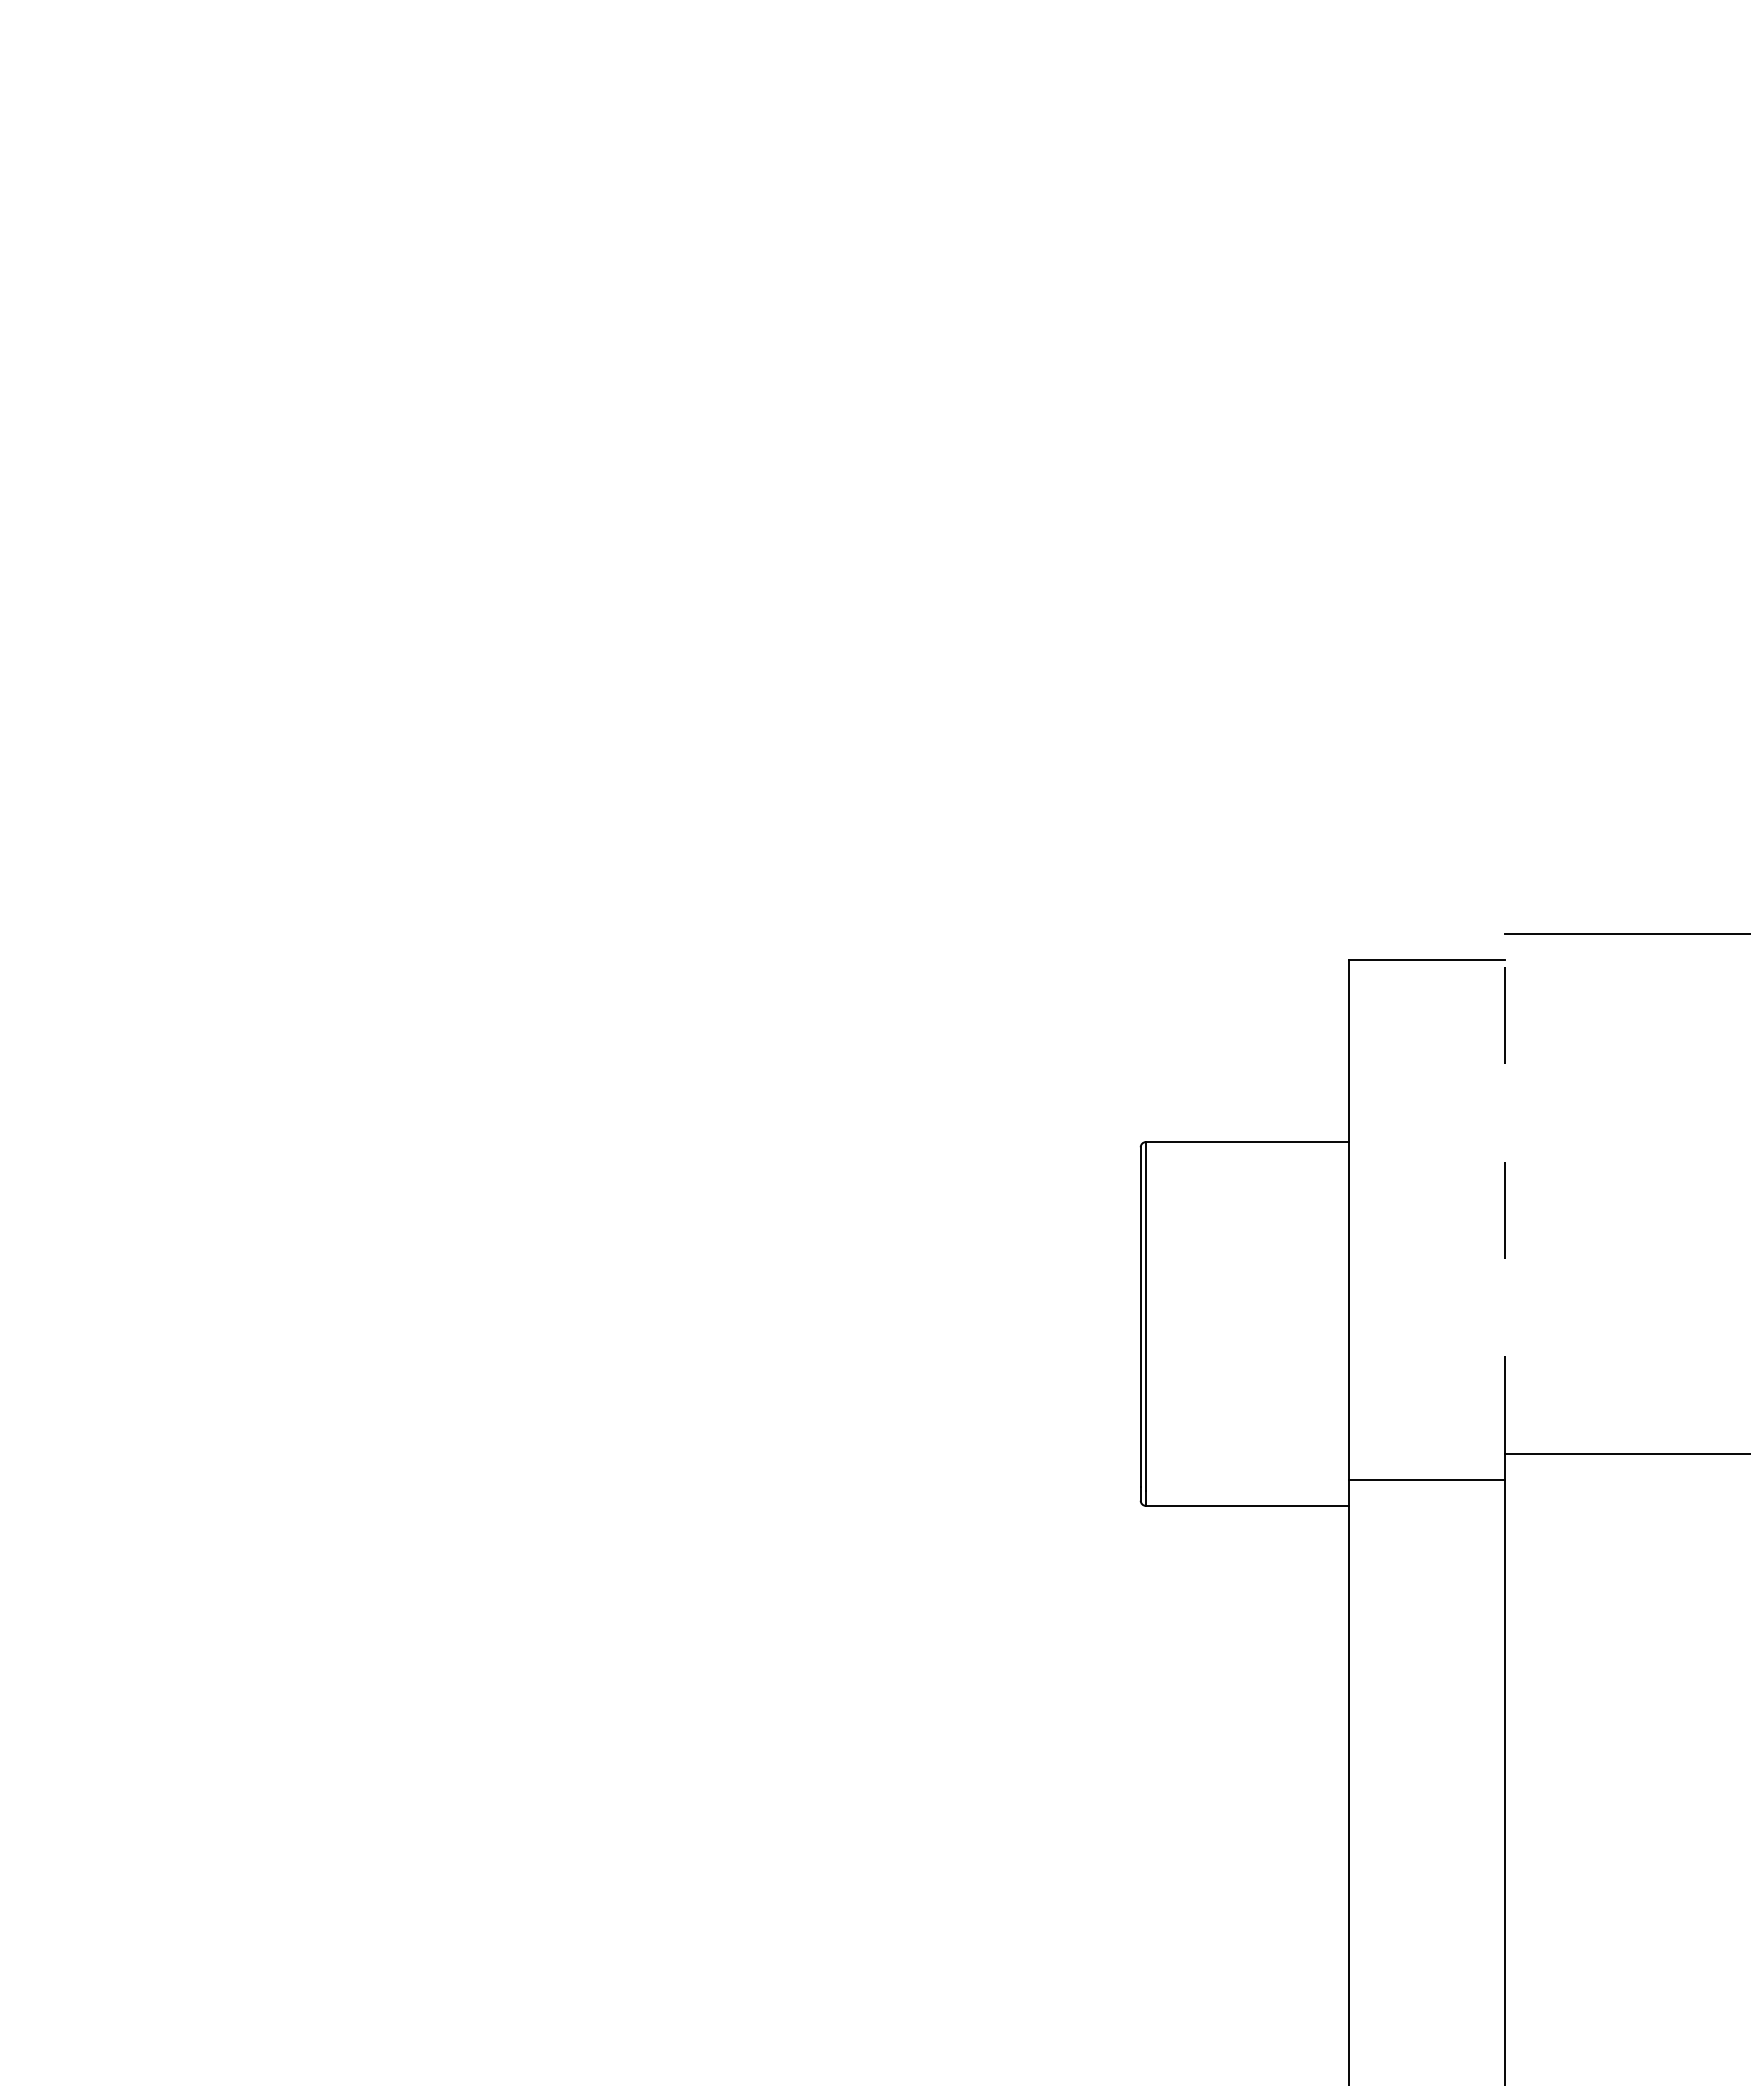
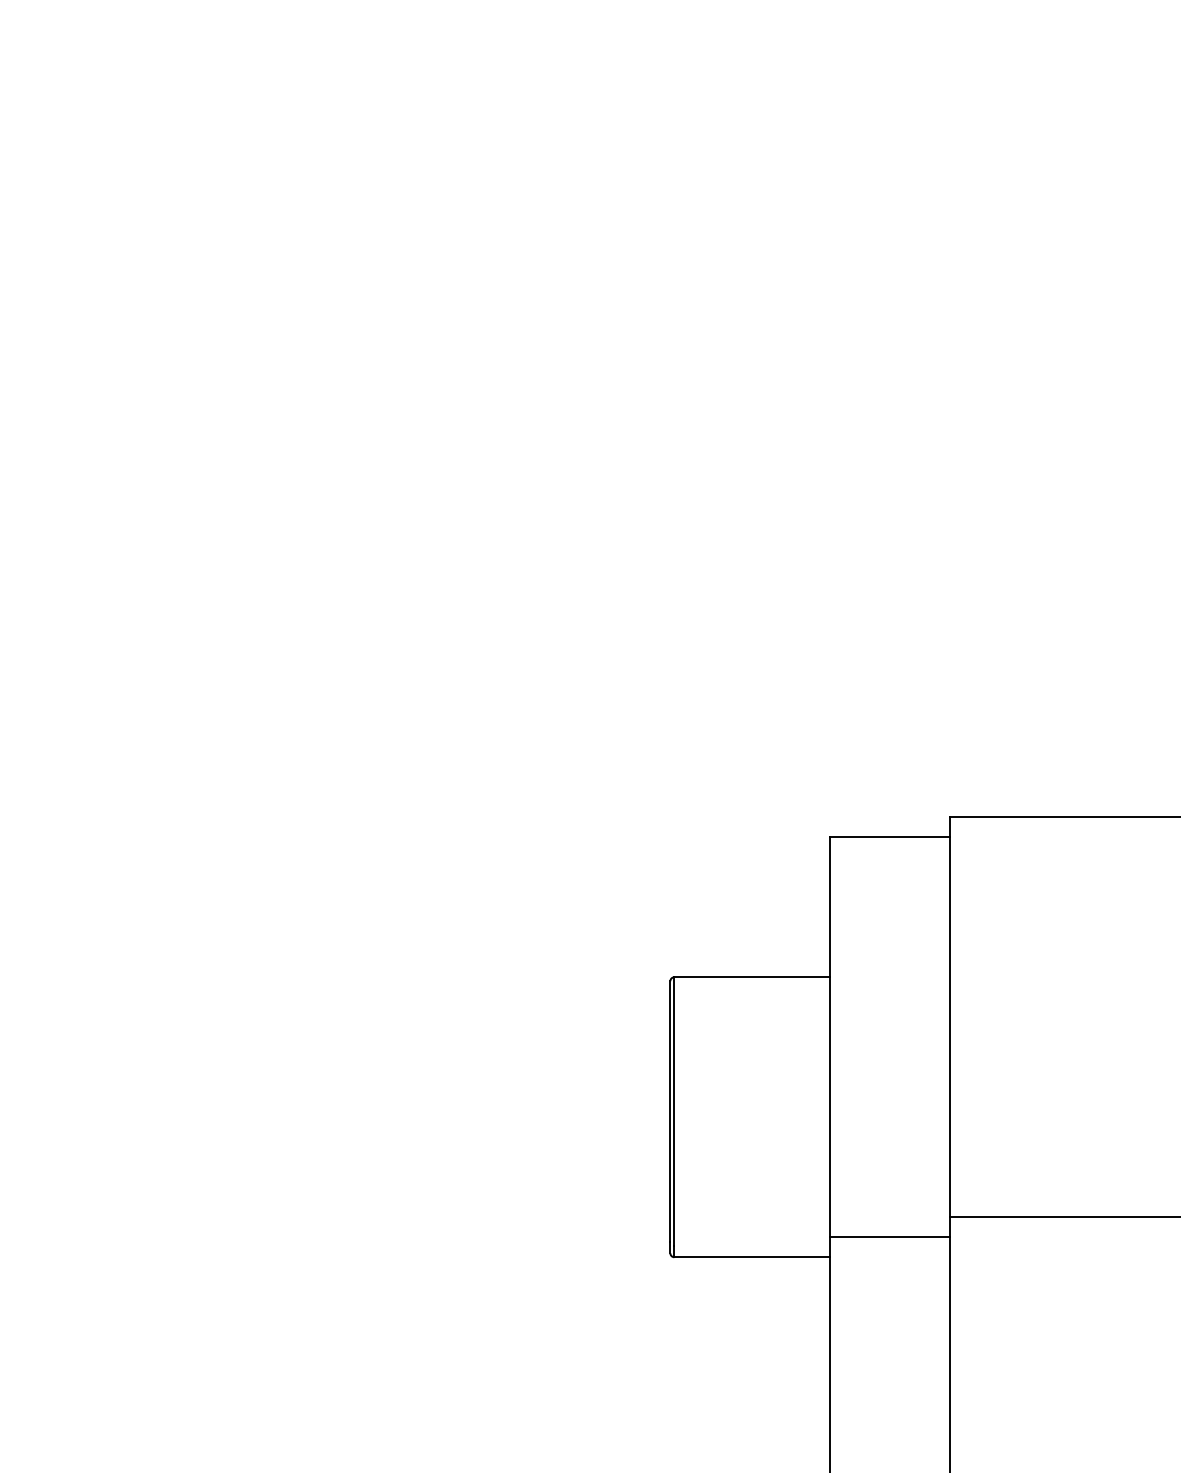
line: (1504, 1194) -> (950, 1017), dashed -> solid

